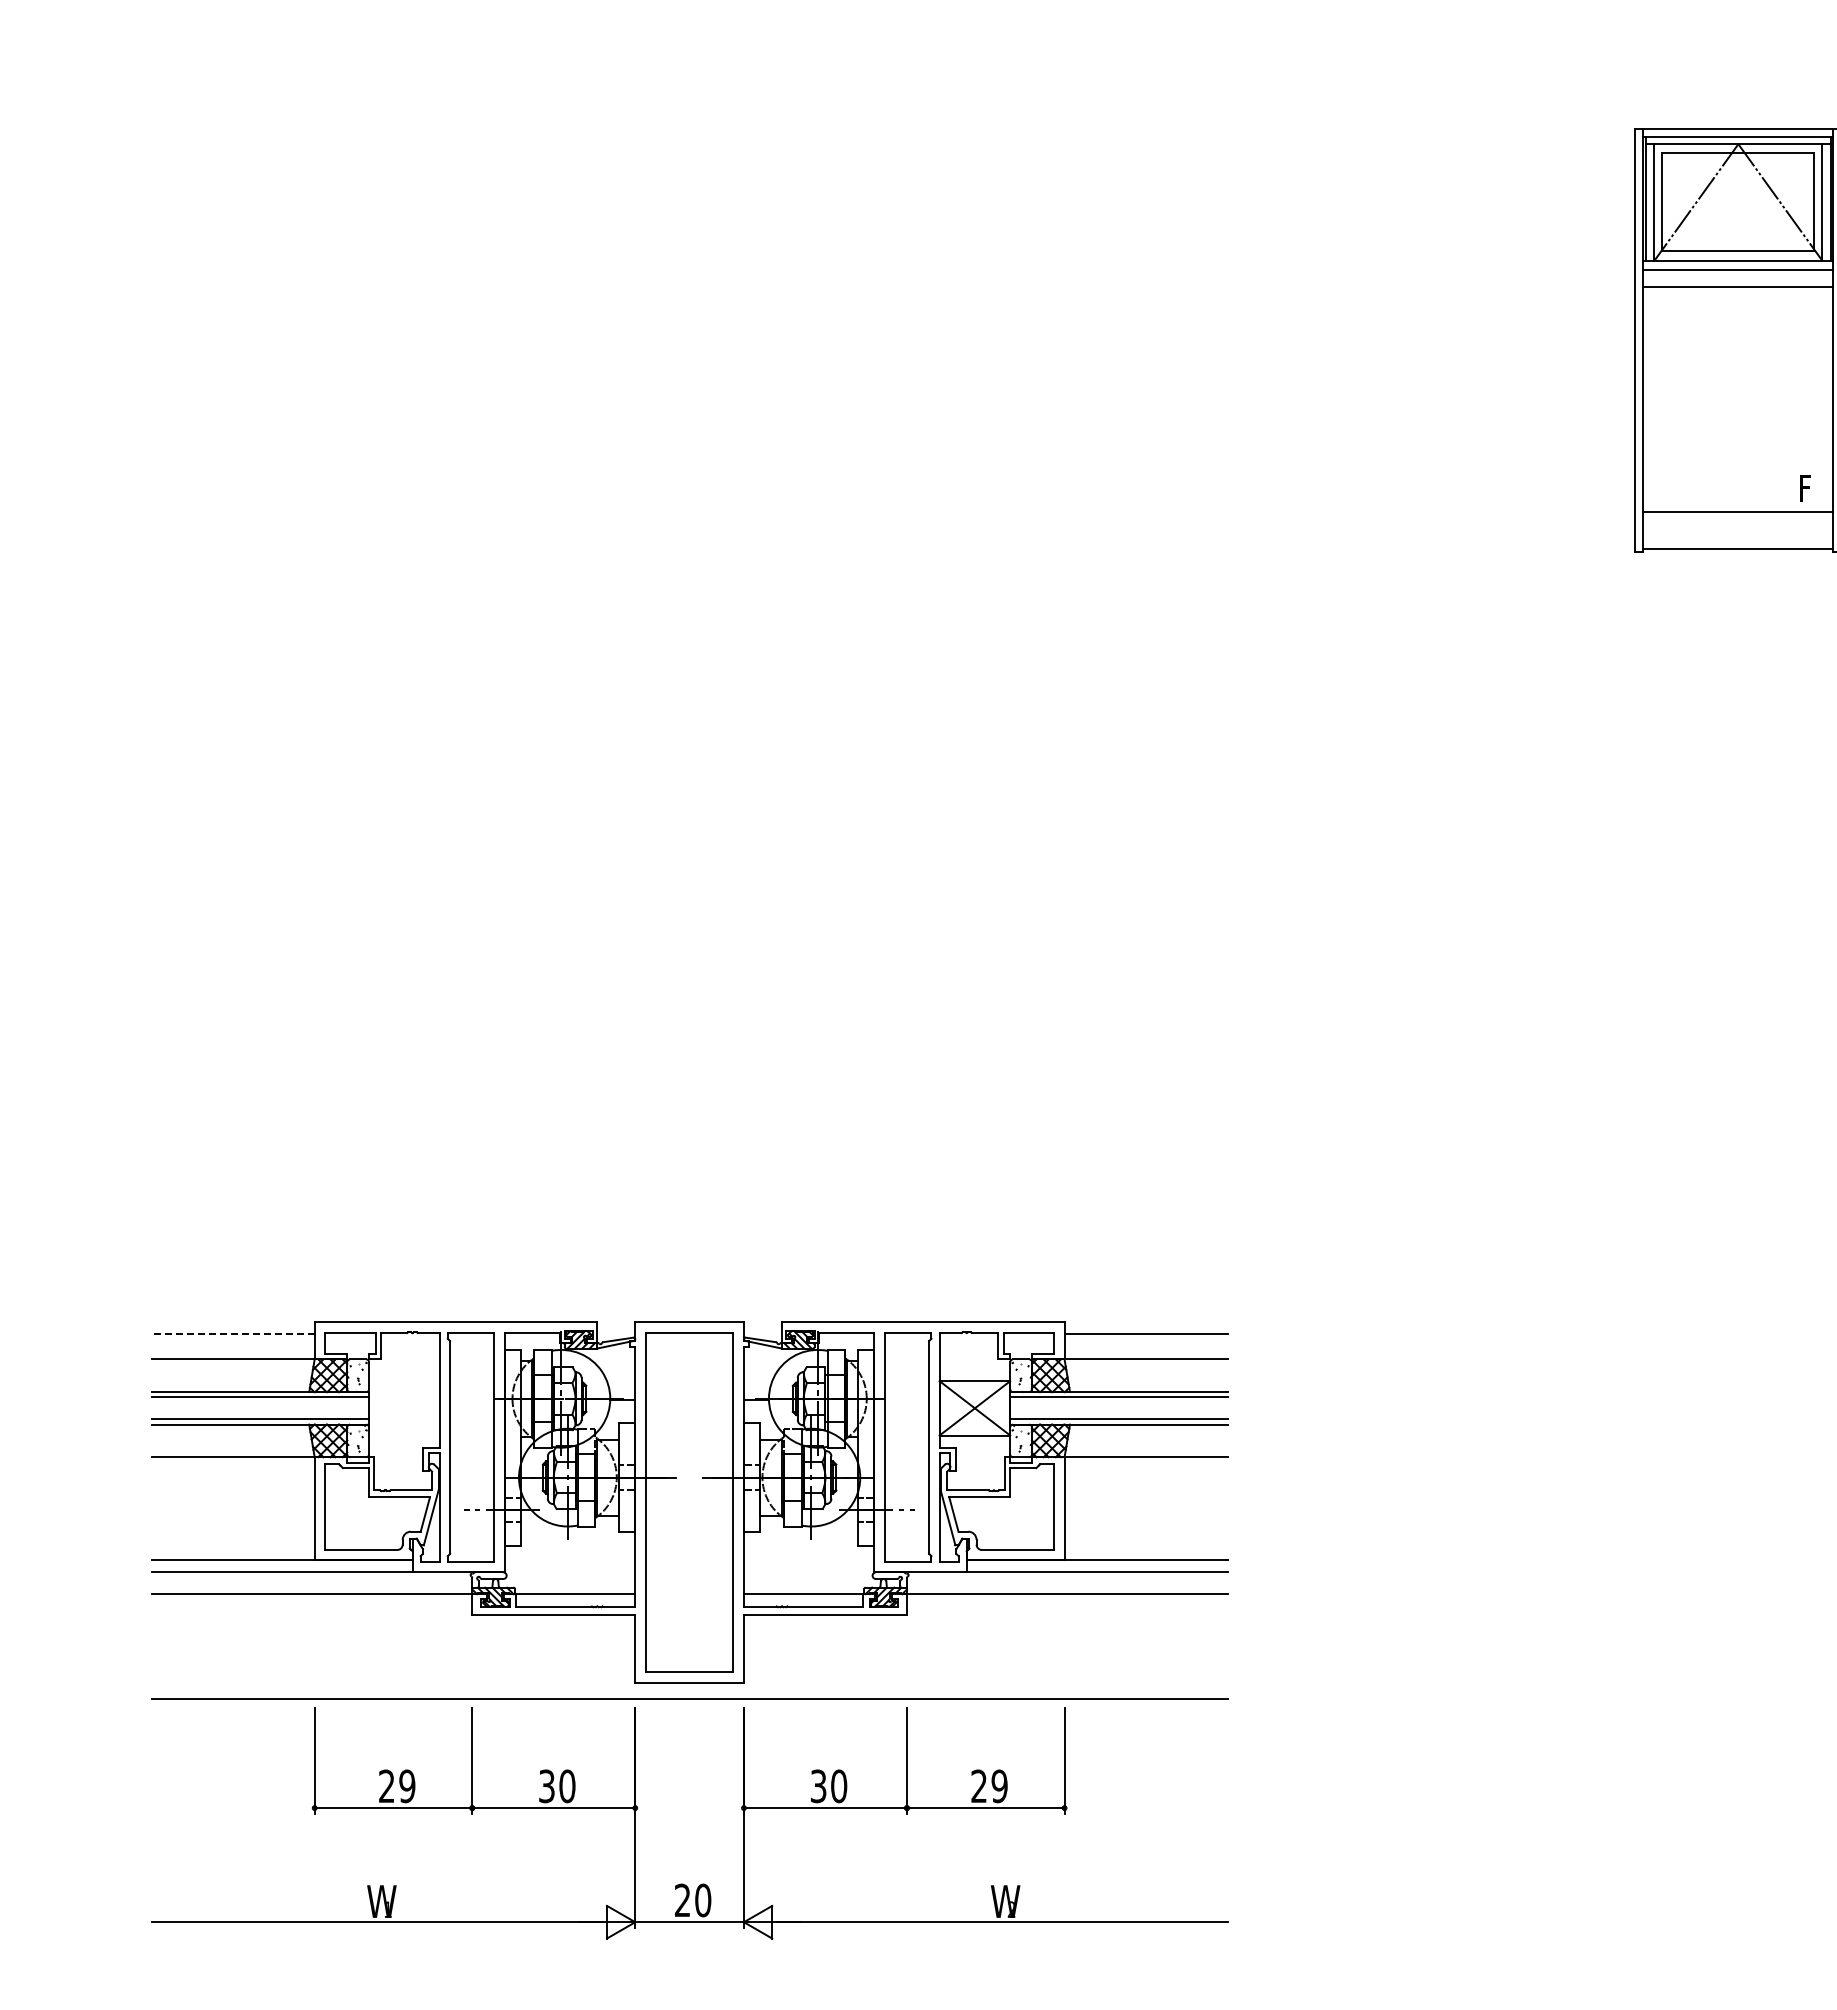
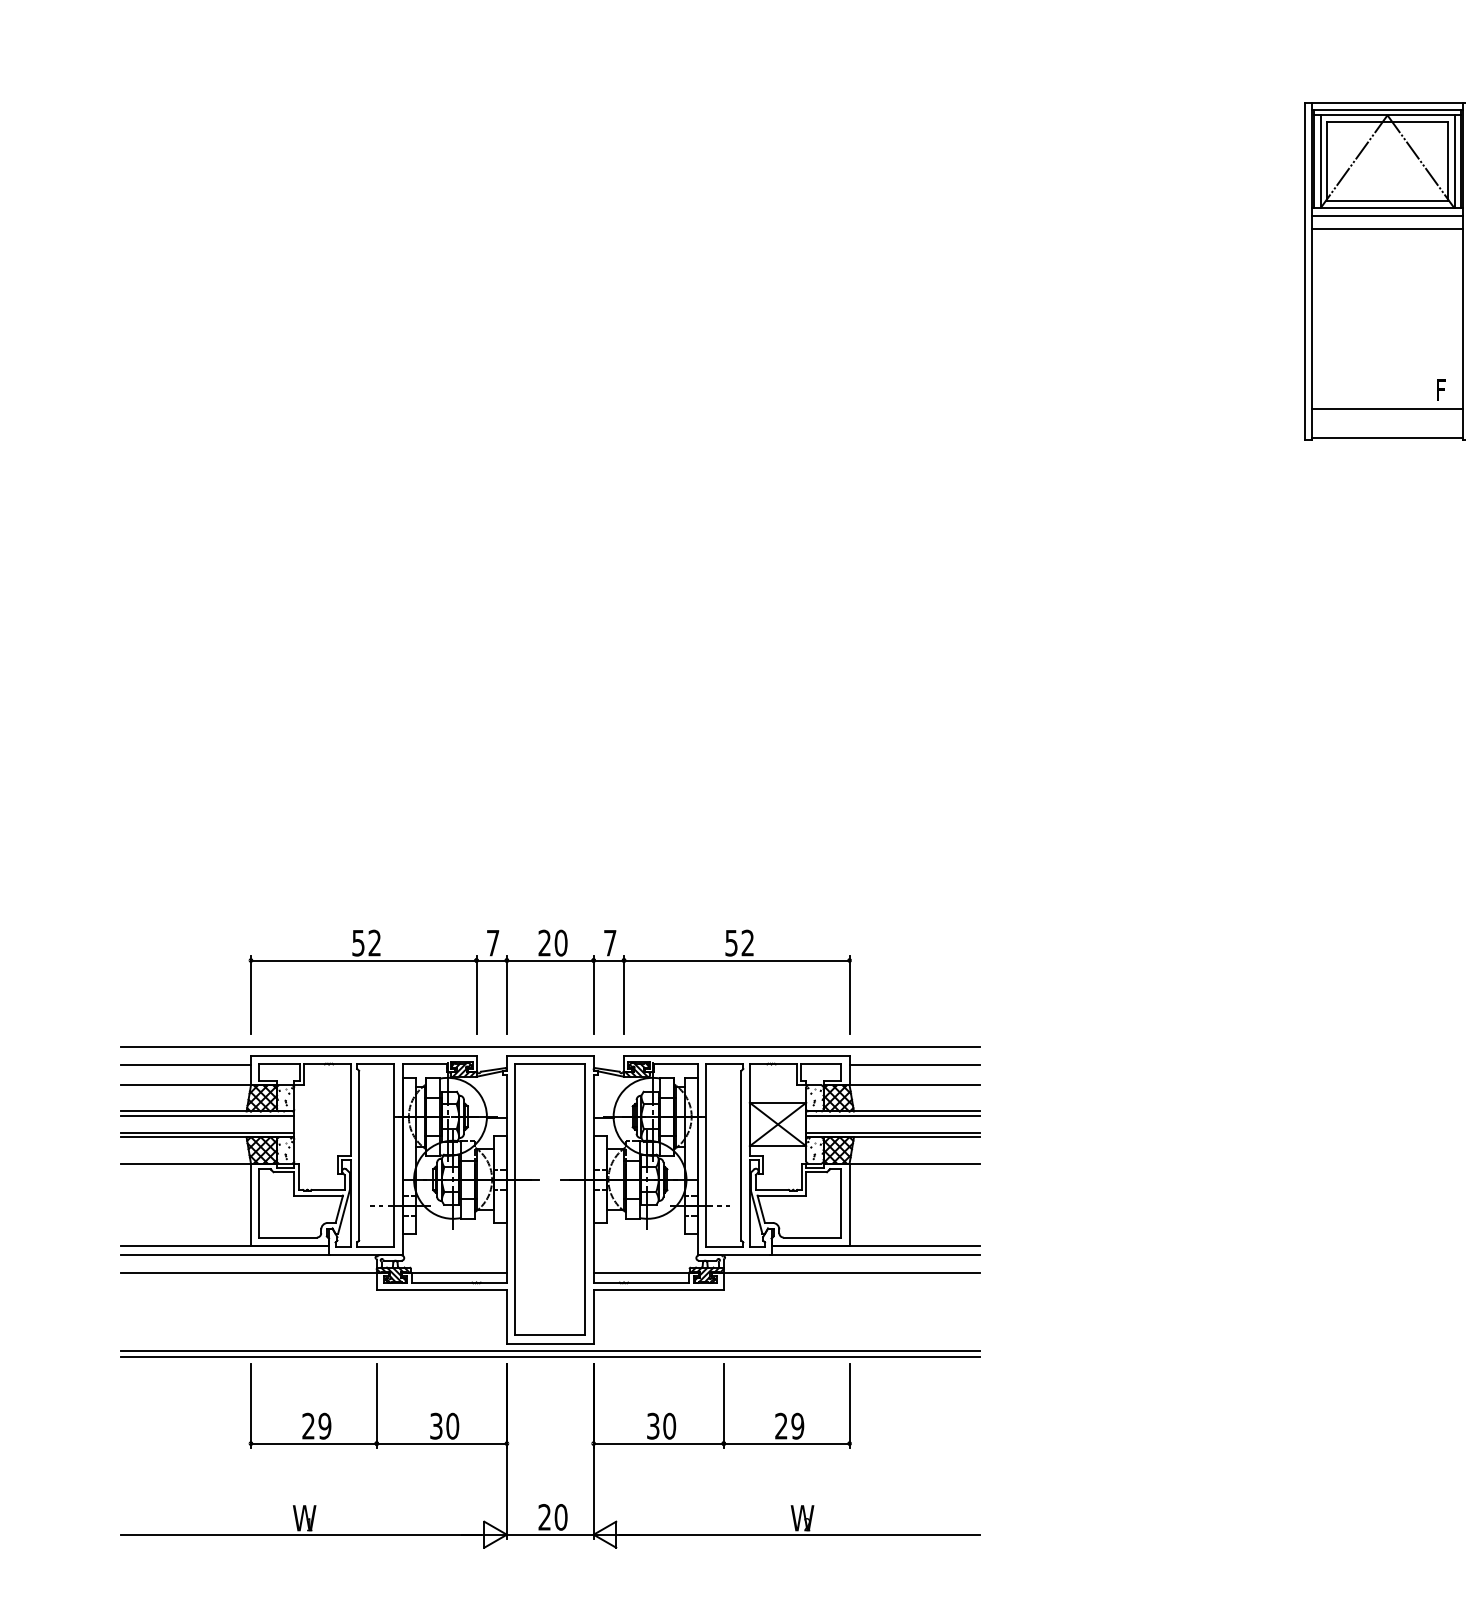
part: (689, 1203) -> (550, 960), added
line: (689, 1311) -> (550, 1047), added
line: (233, 1334) -> (186, 1065), dashed -> solid
line: (689, 1691) -> (550, 1350), added

